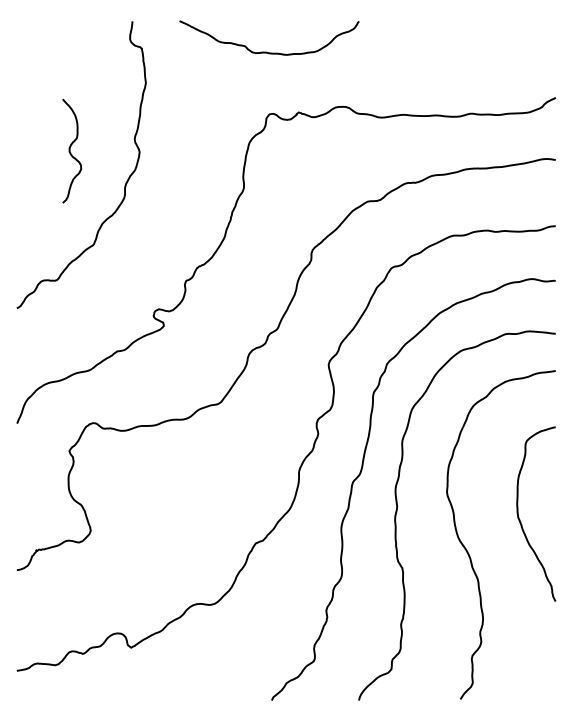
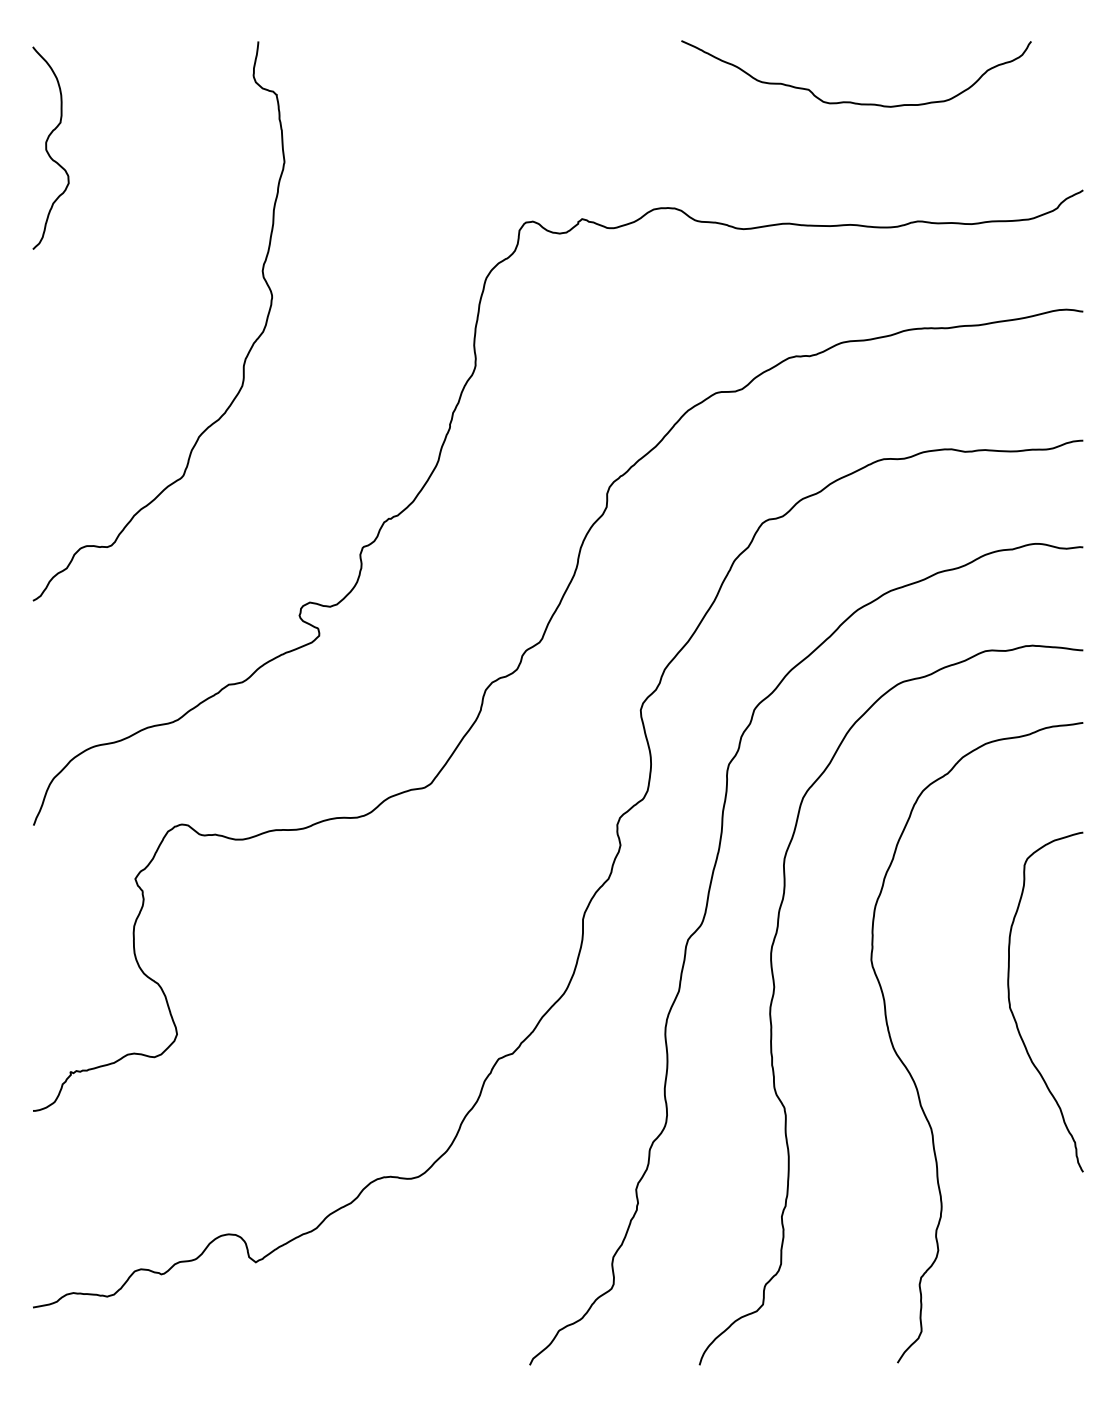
curve: (266, 51) -> (850, 100), moved
curve: (70, 150) -> (47, 146), moved

